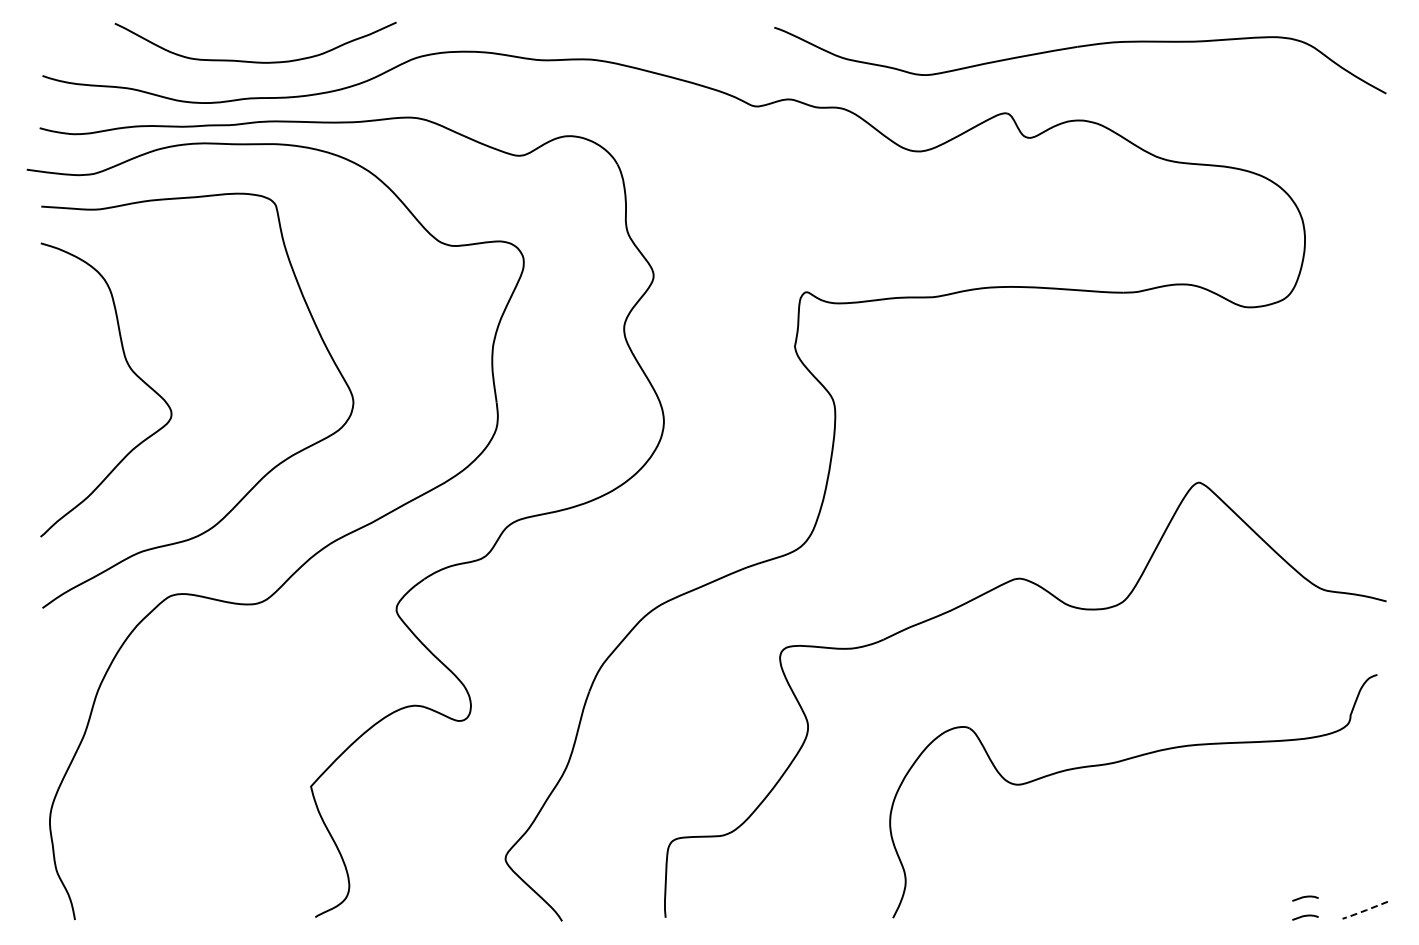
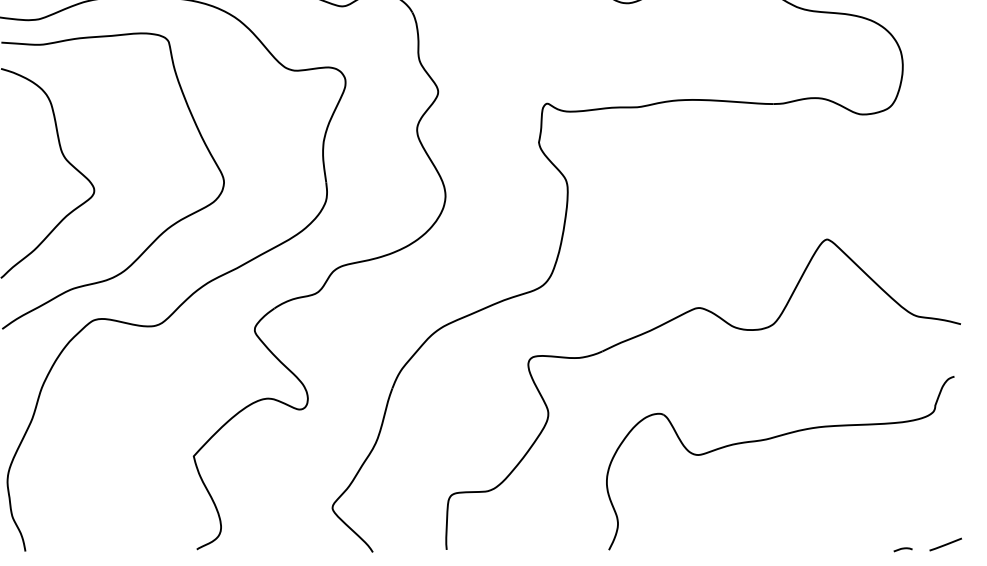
curve: (1305, 897) -> (903, 535), removed
line: (1364, 910) -> (945, 544), dashed -> solid

